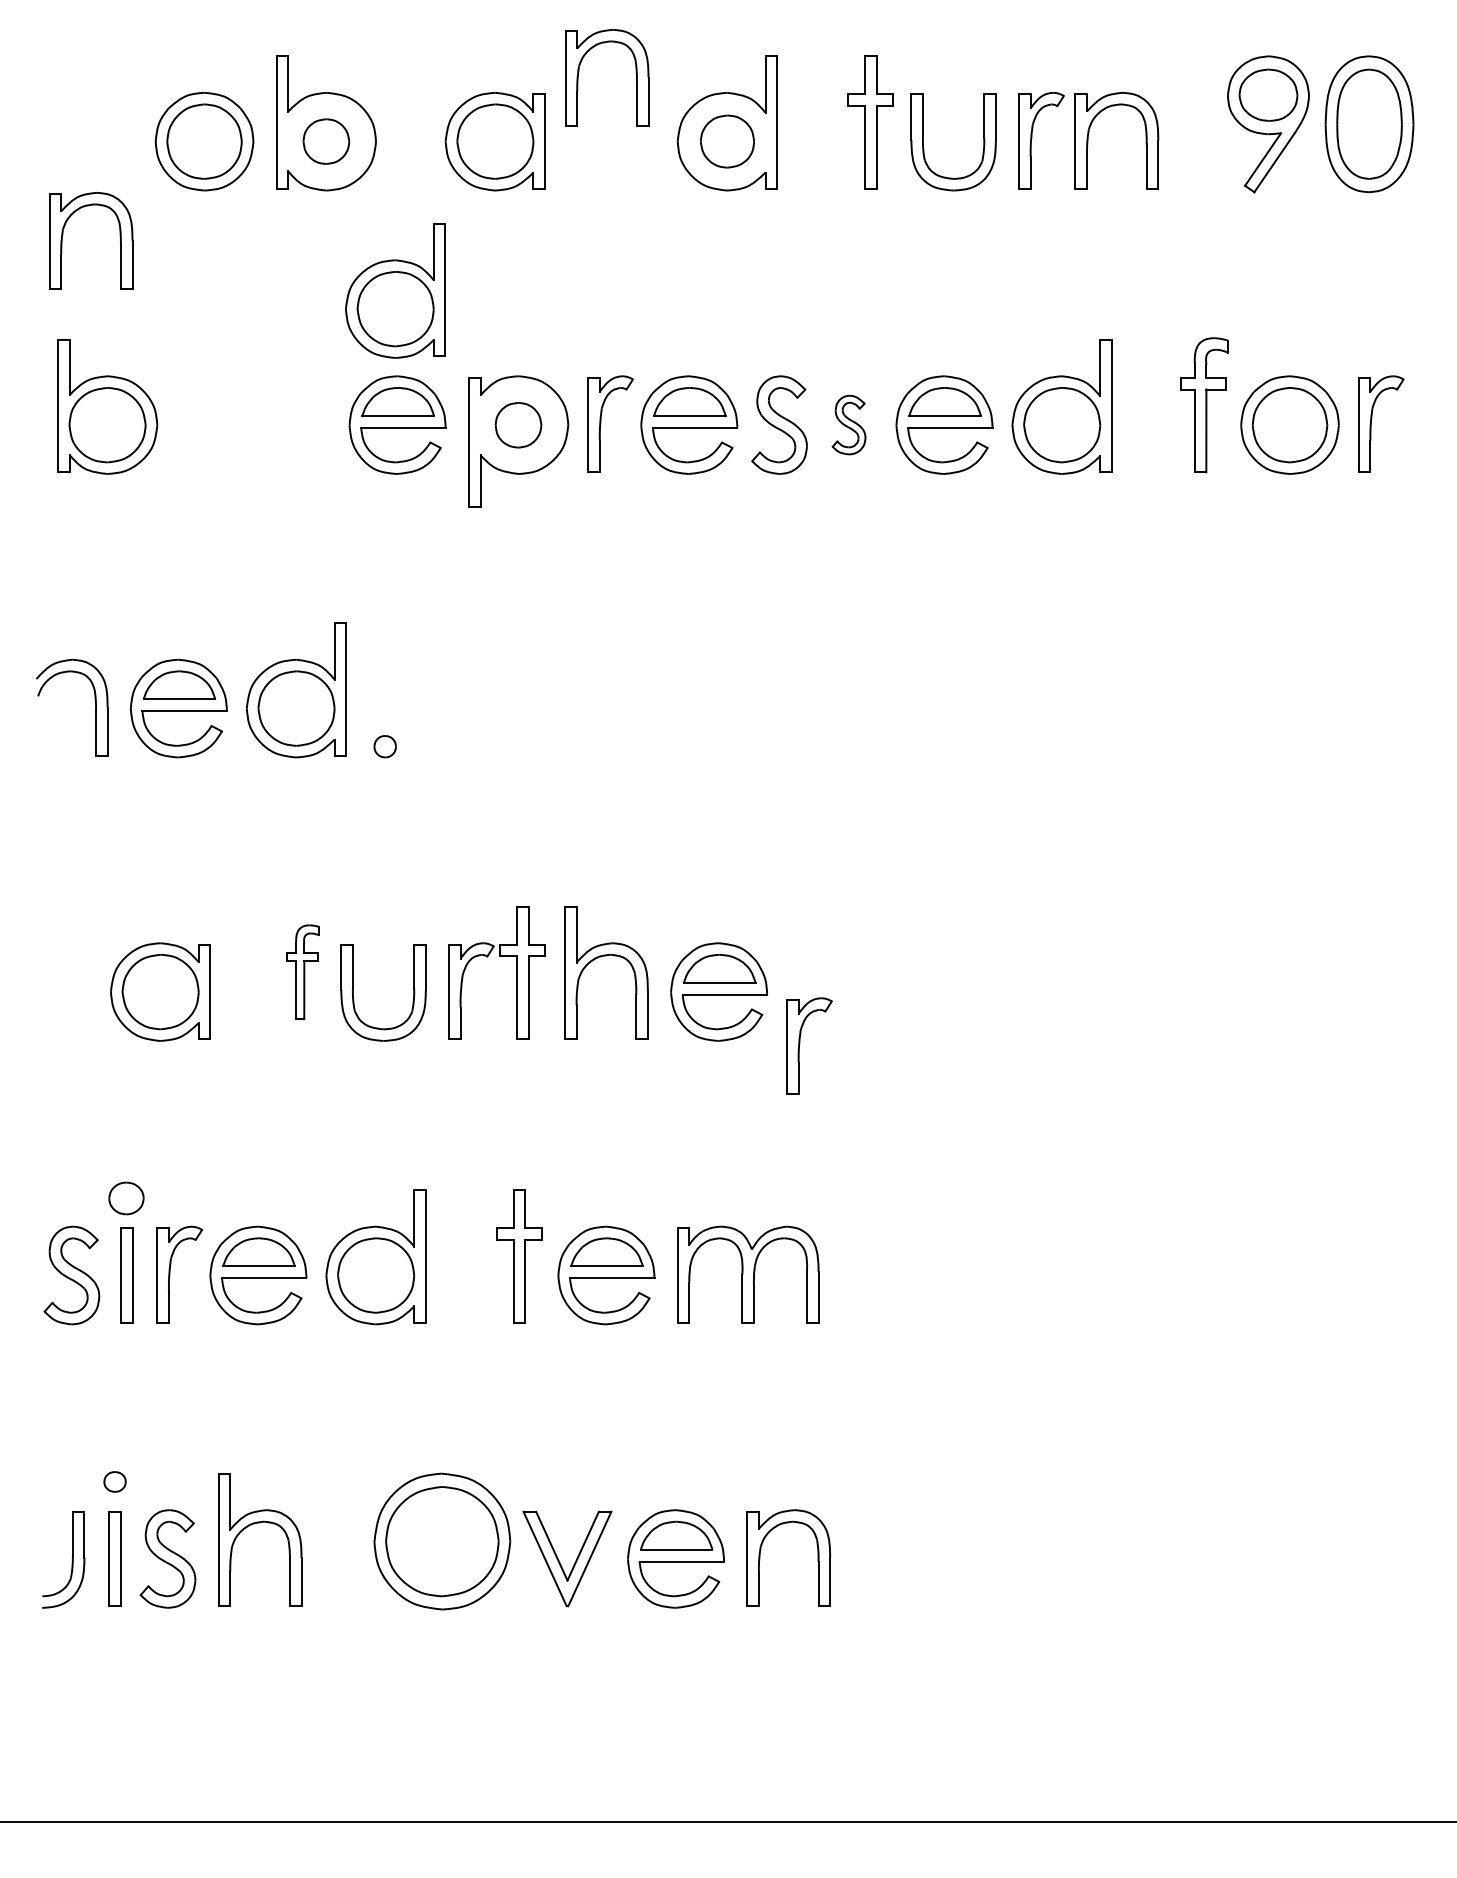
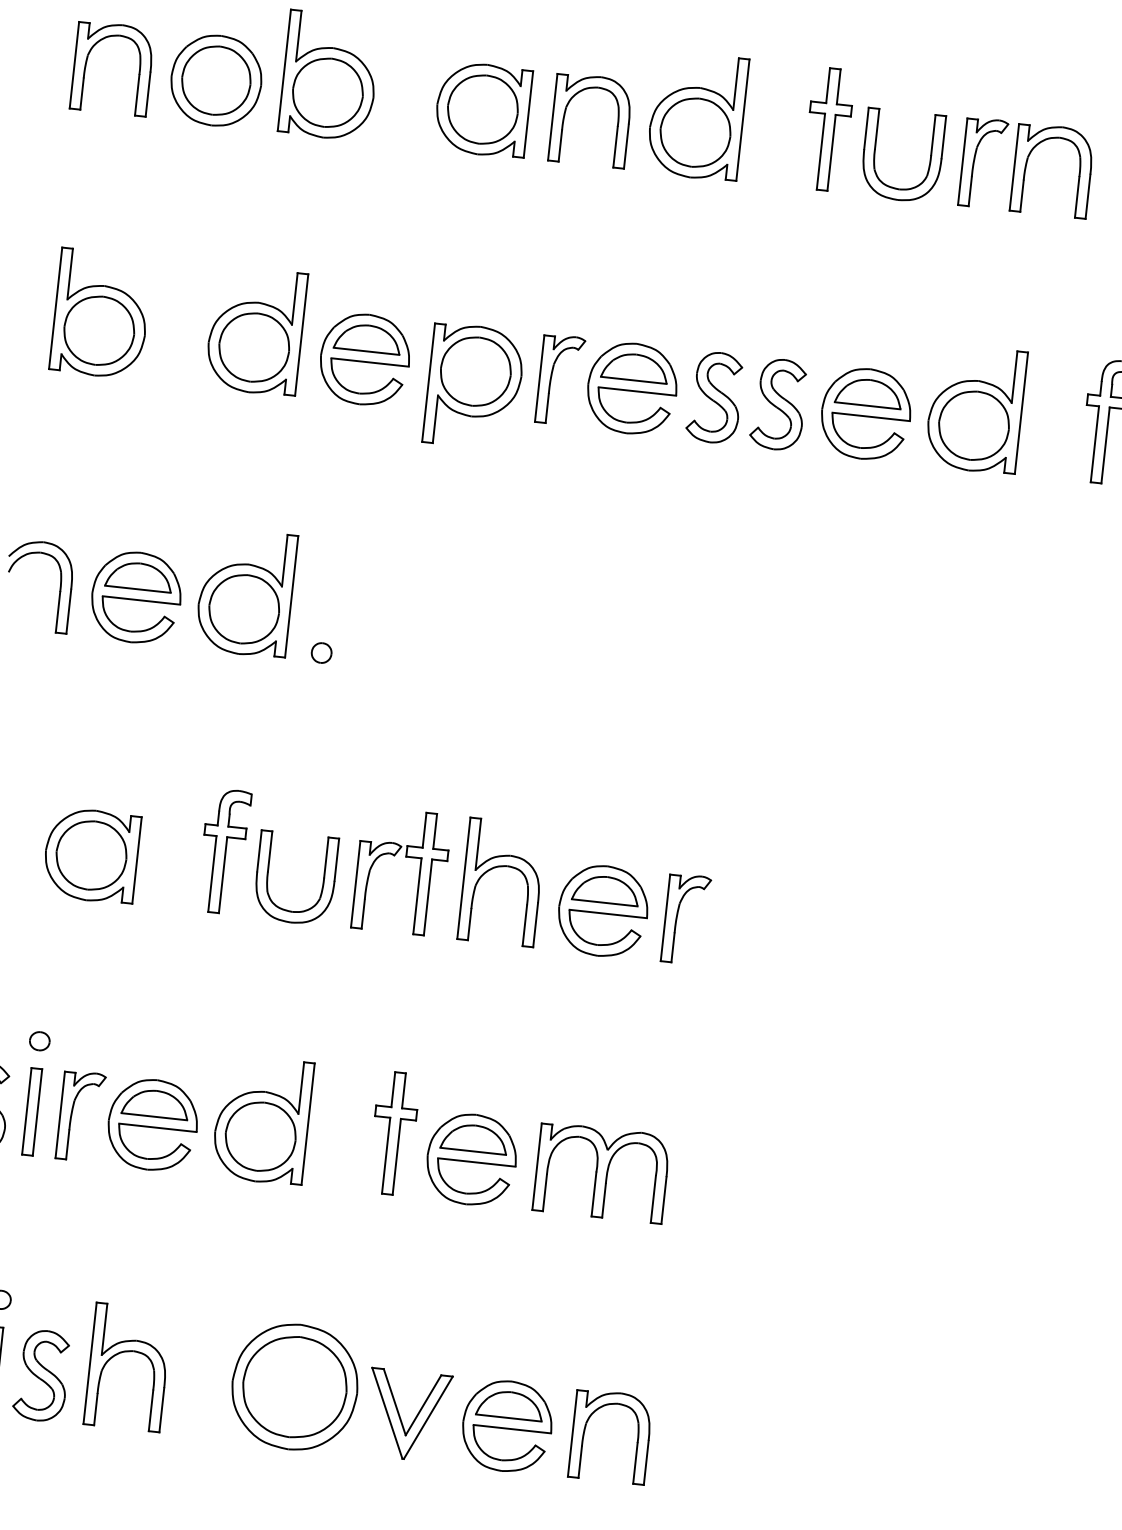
part: (579, 72) -> (566, 112), moved
part: (326, 141) -> (328, 92), size x1.67
part: (727, 141) -> (695, 132), size x1.43
part: (119, 236) -> (138, 67), moved
part: (395, 290) -> (255, 330), moved
part: (848, 424) -> (778, 403), size x1.67
part: (518, 425) -> (475, 371), size x1.67
part: (302, 972) -> (223, 851), size x1.43
part: (800, 1044) -> (678, 916), moved
part: (126, 1198) -> (39, 1041), size x0.62

